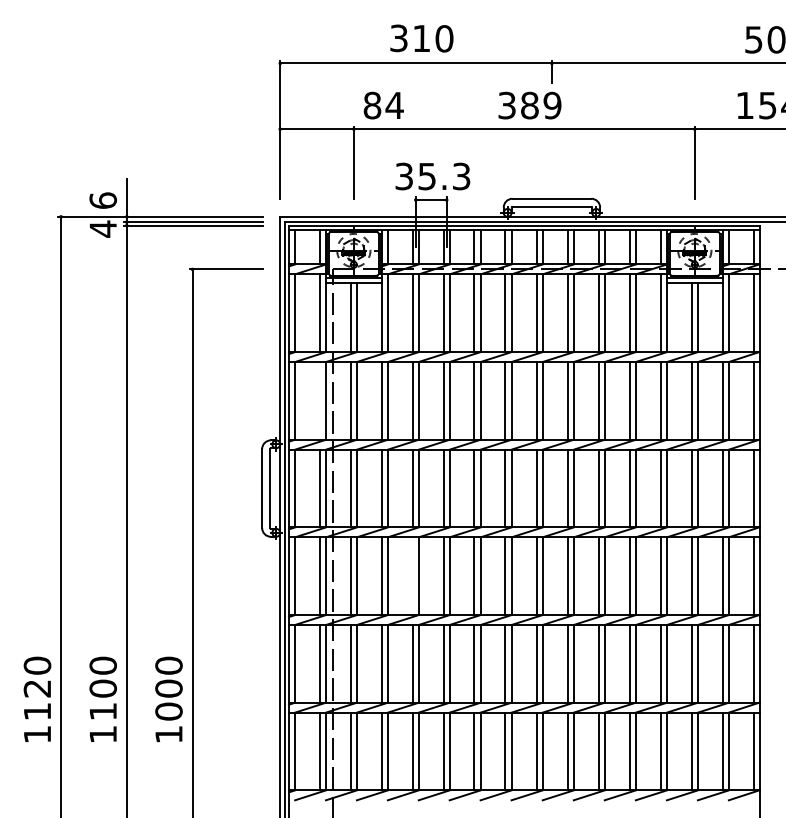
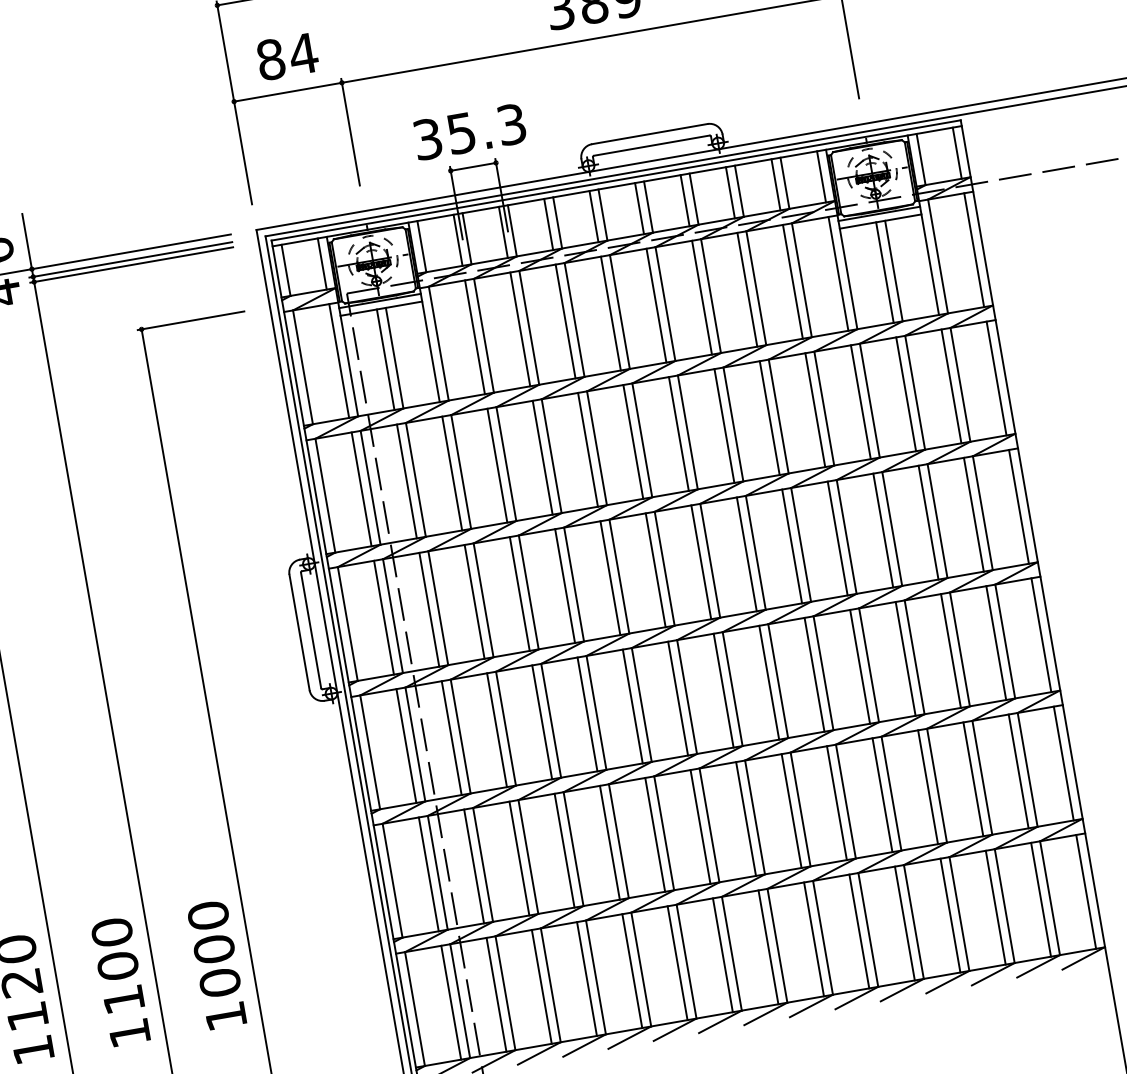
text: (383, 105) -> (287, 56), moved
line: (319, 400) -> (360, 488), added
line: (412, 576) -> (542, 722), added

